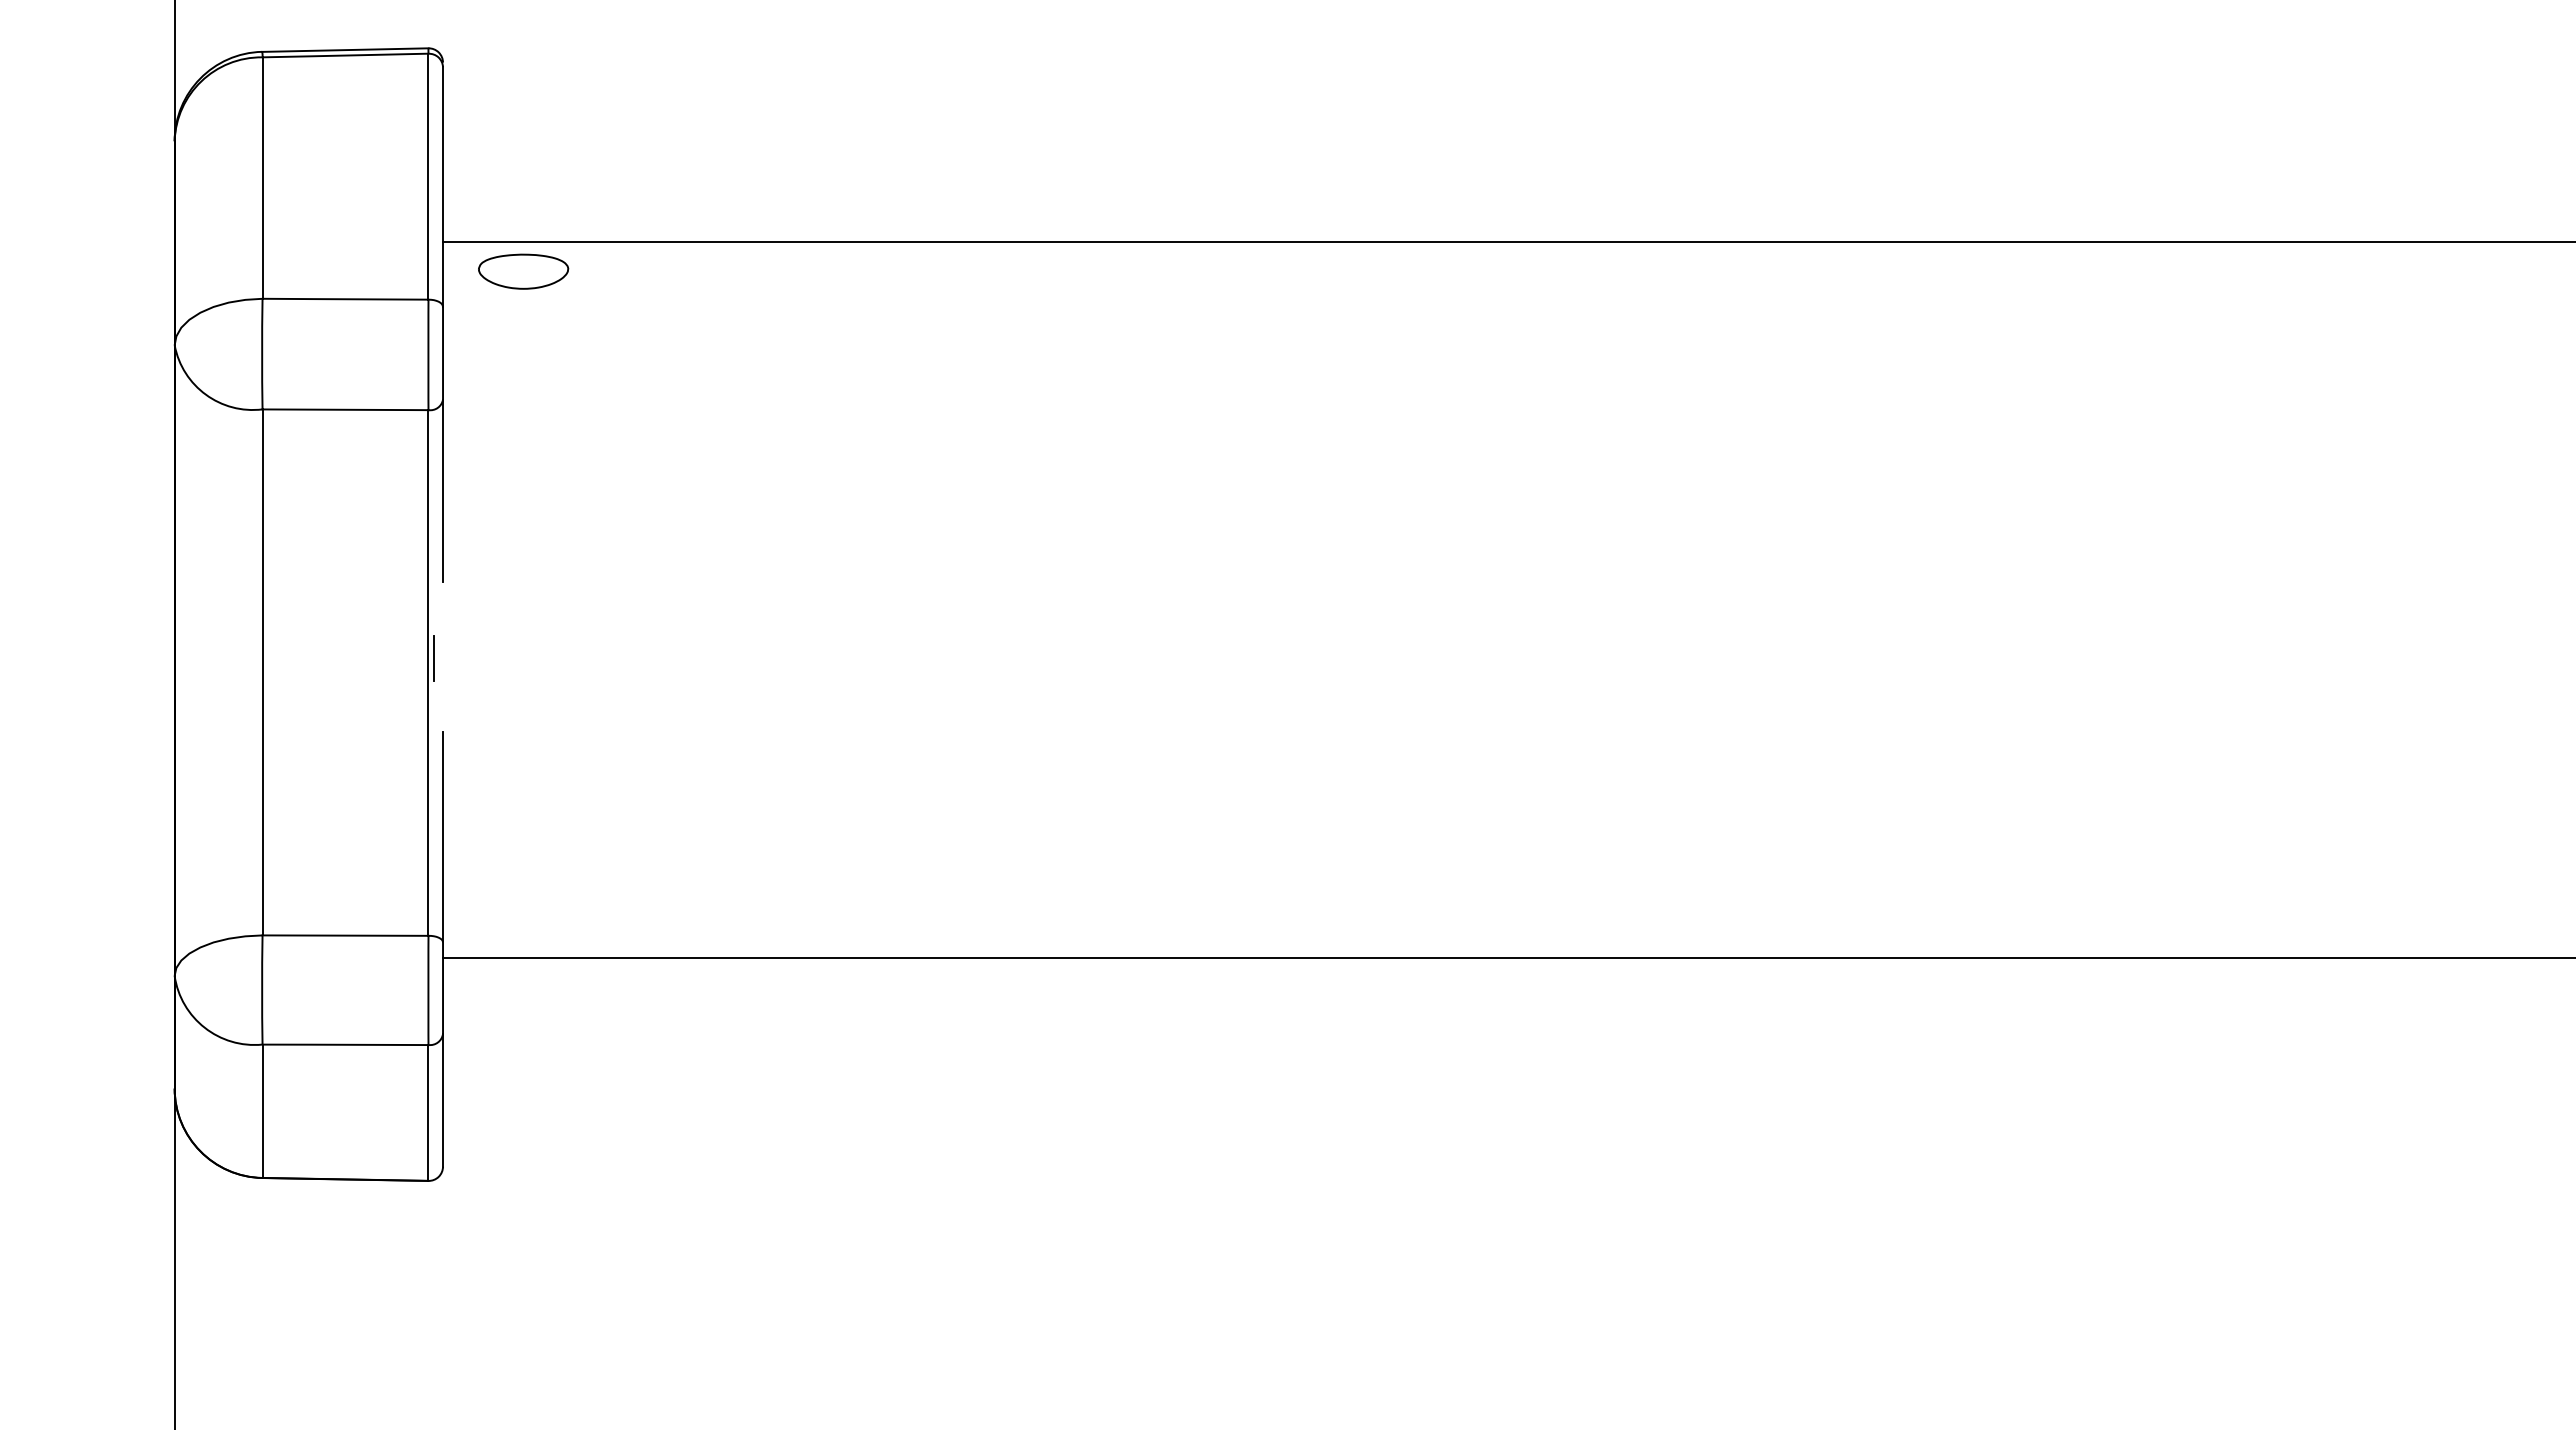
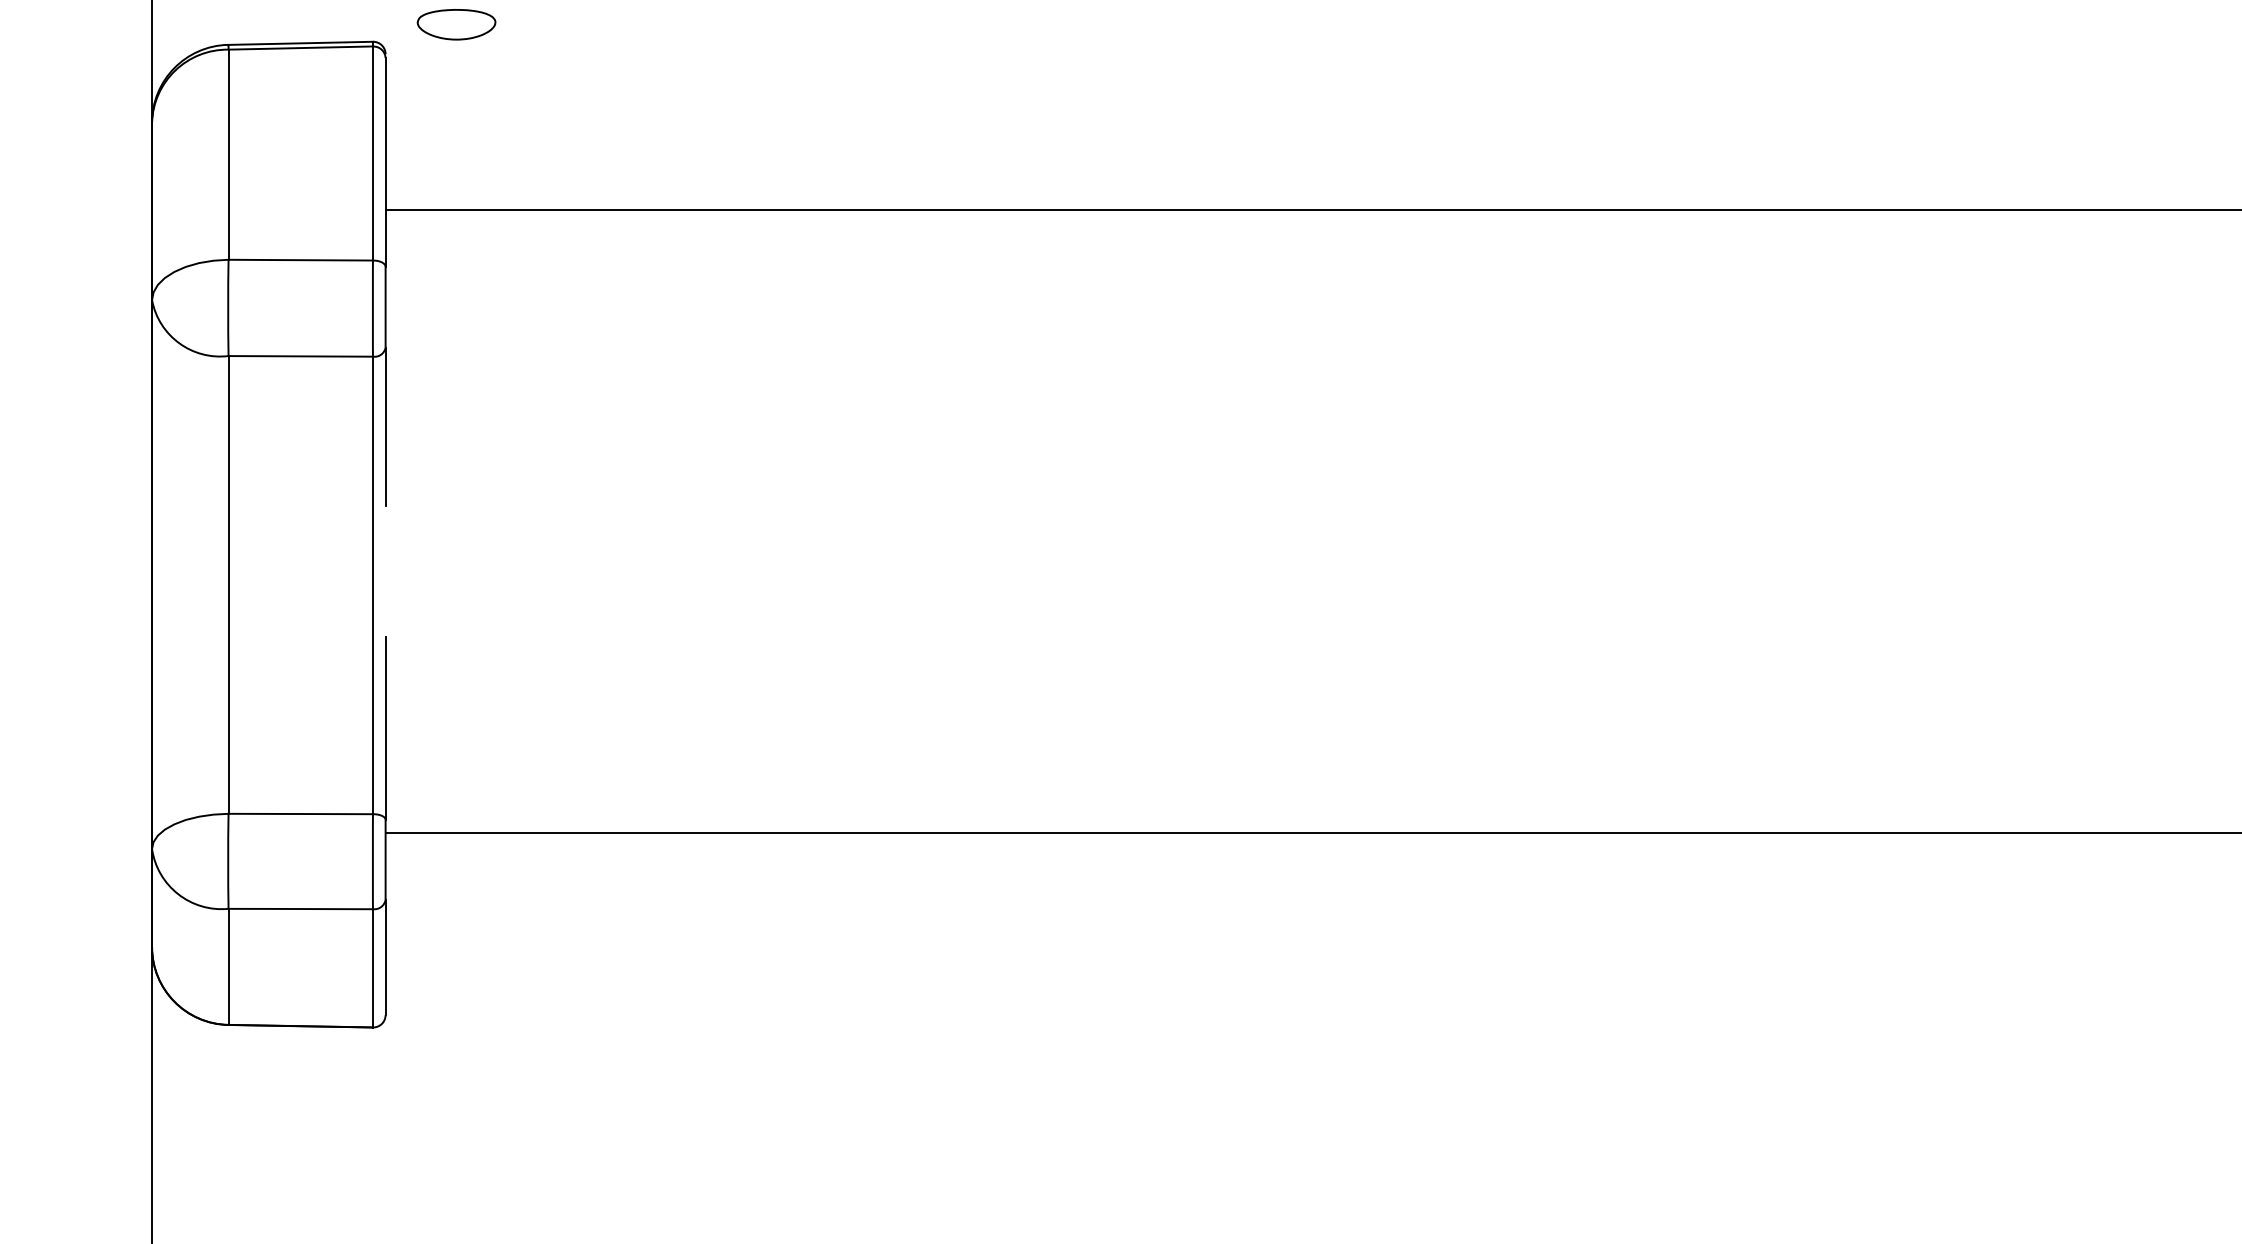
part: (523, 271) -> (456, 24), moved
line: (434, 658) -> (378, 572), removed

